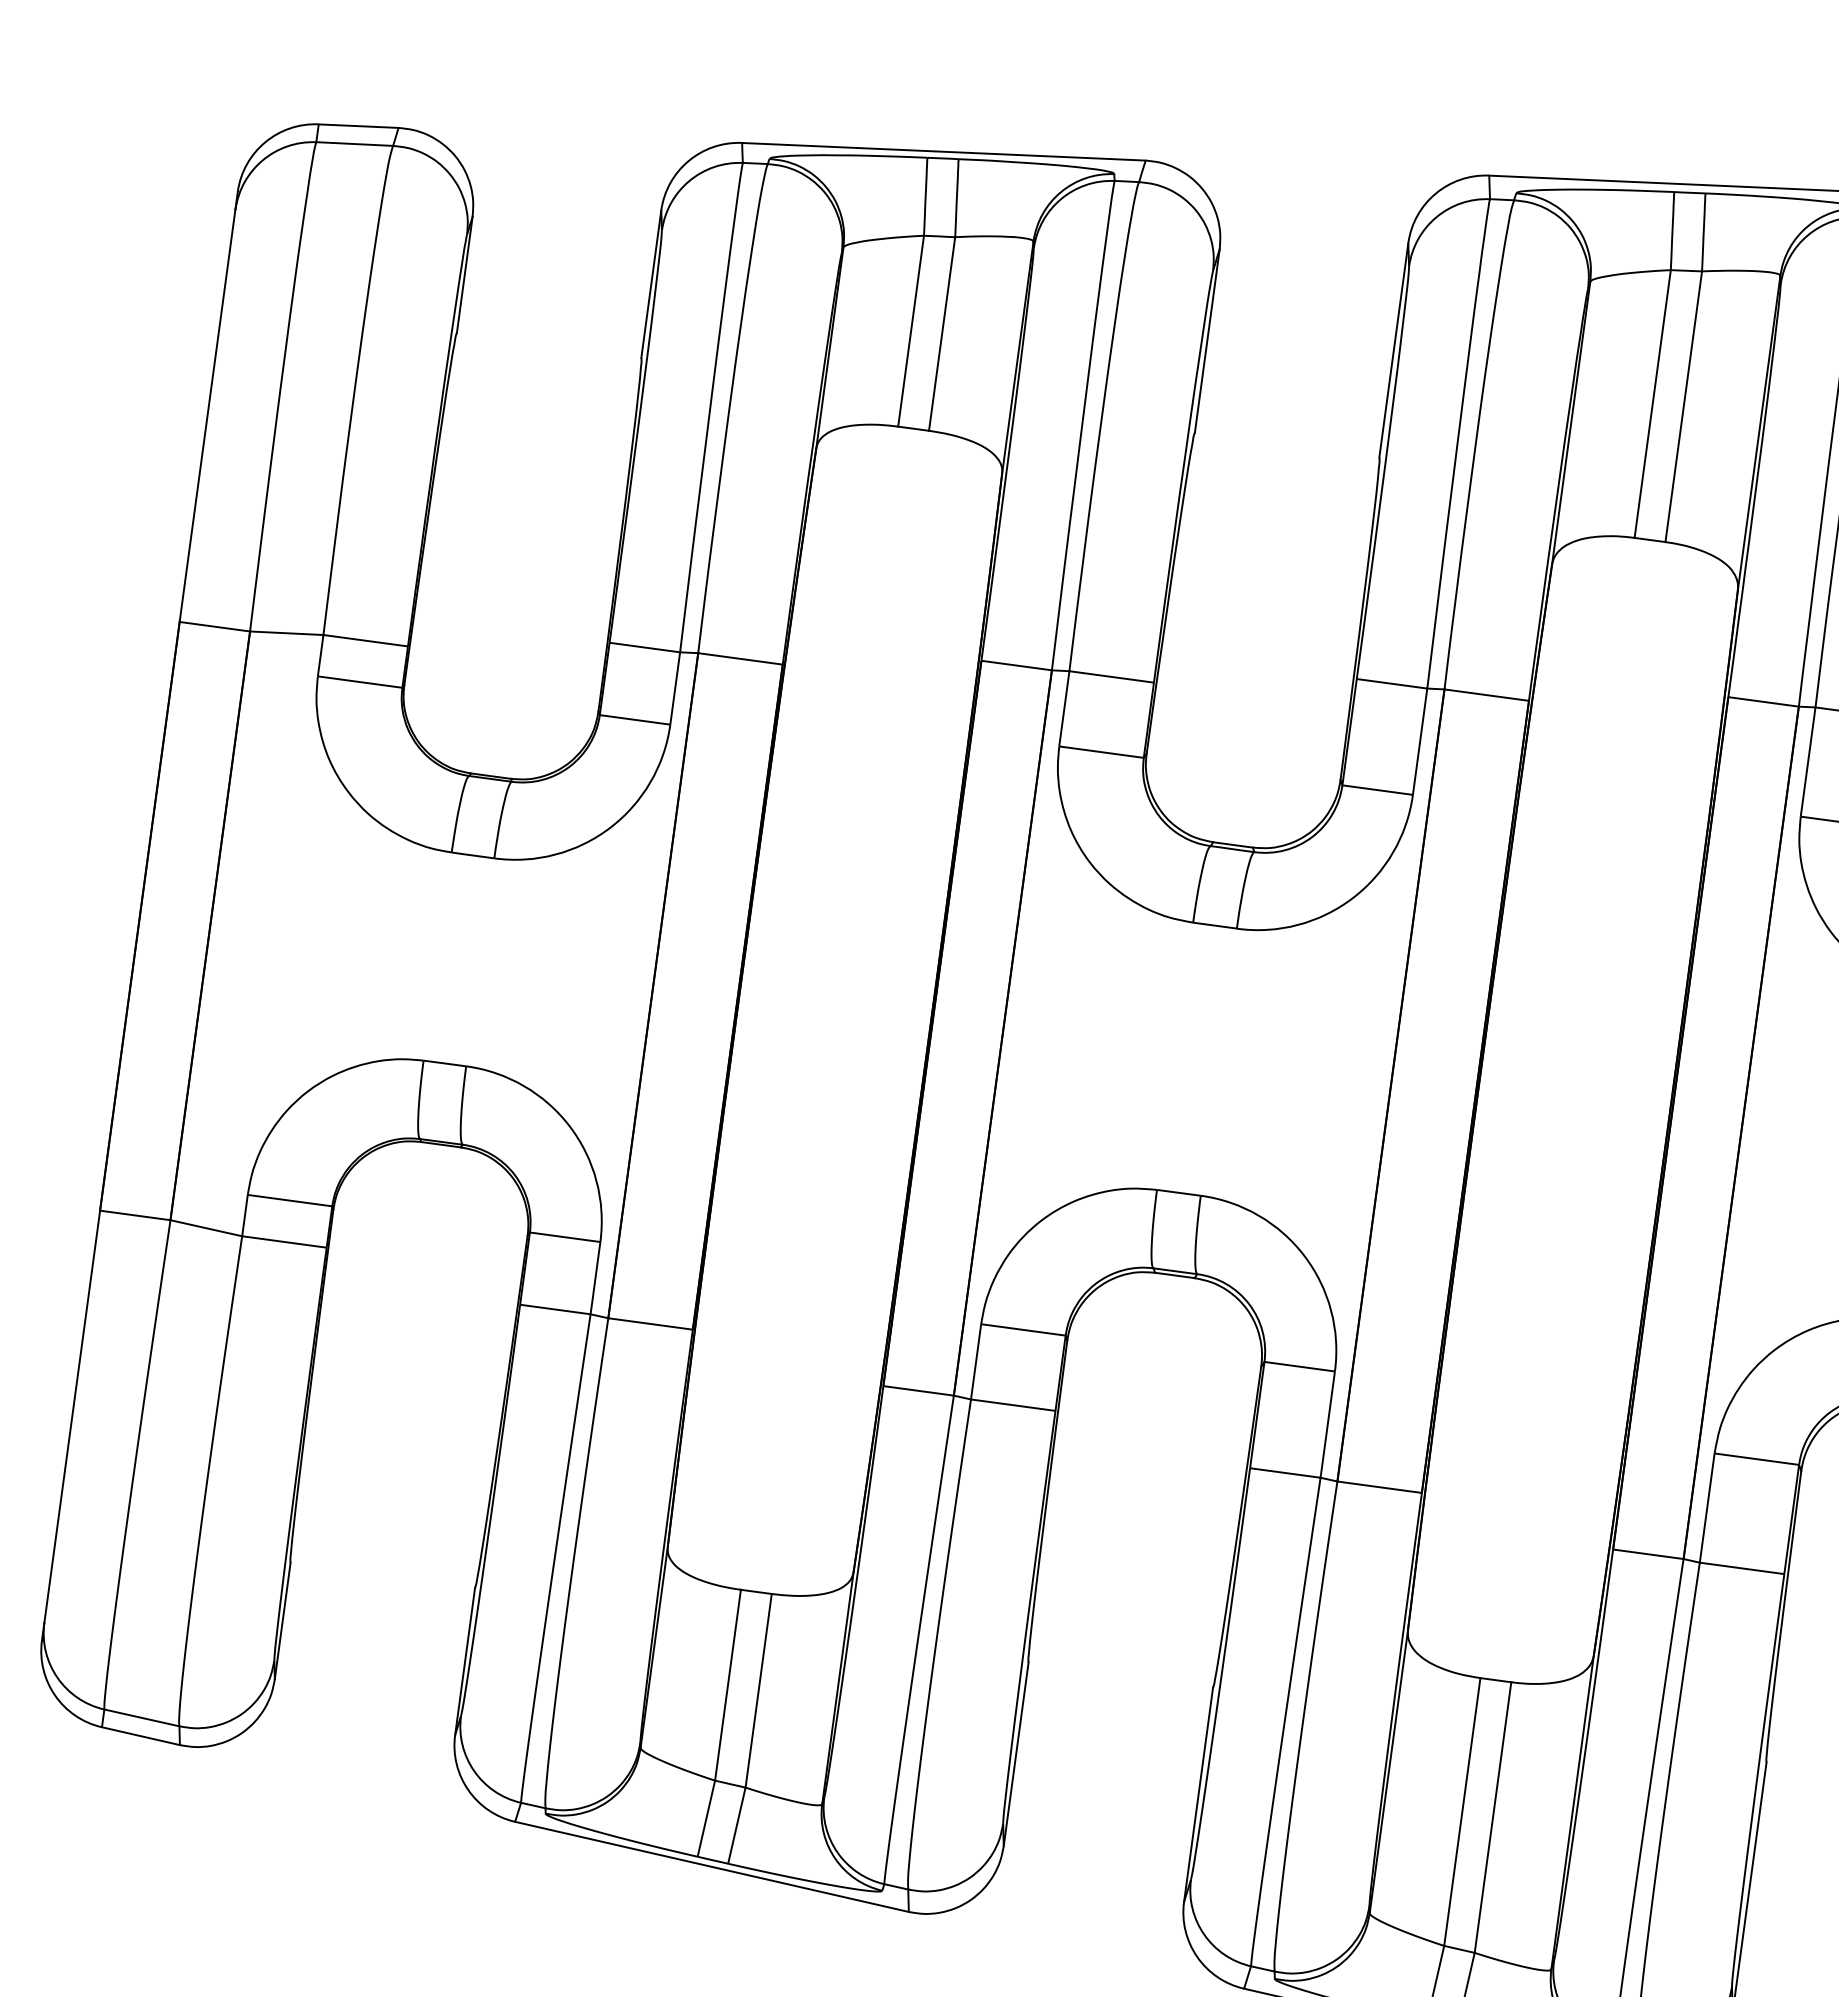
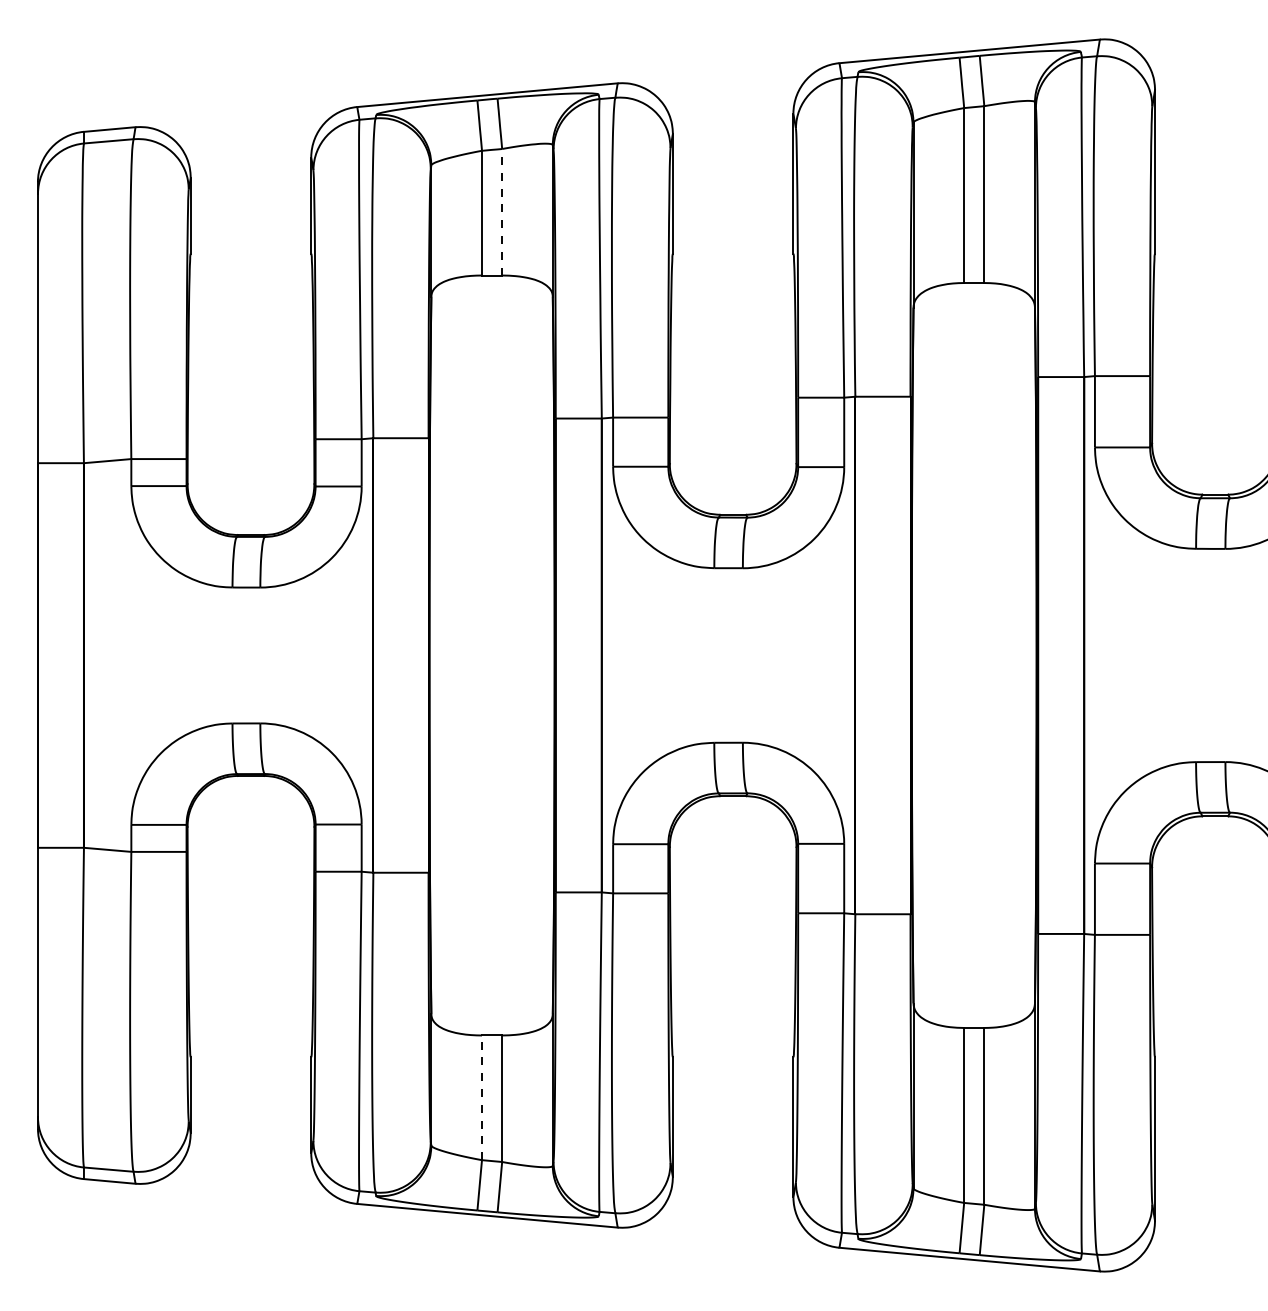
line: (942, 332) -> (502, 211), solid -> dashed
line: (728, 1684) -> (482, 1097), solid -> dashed

